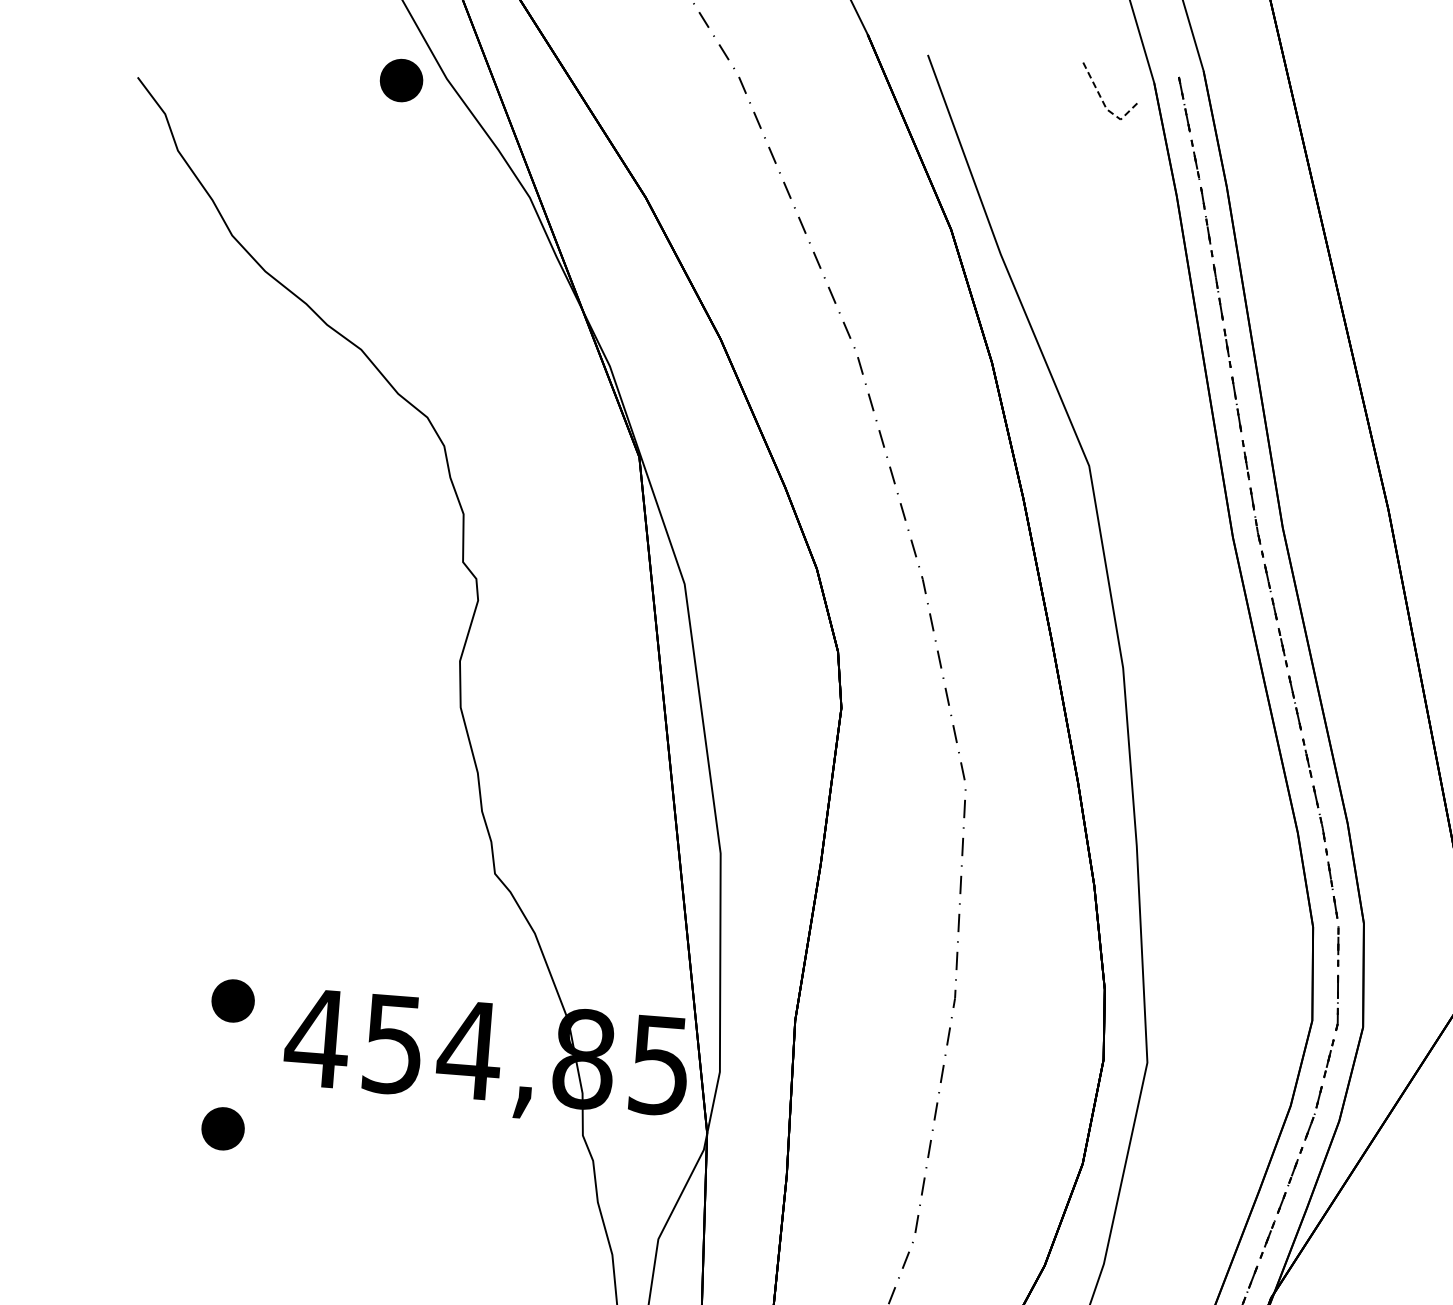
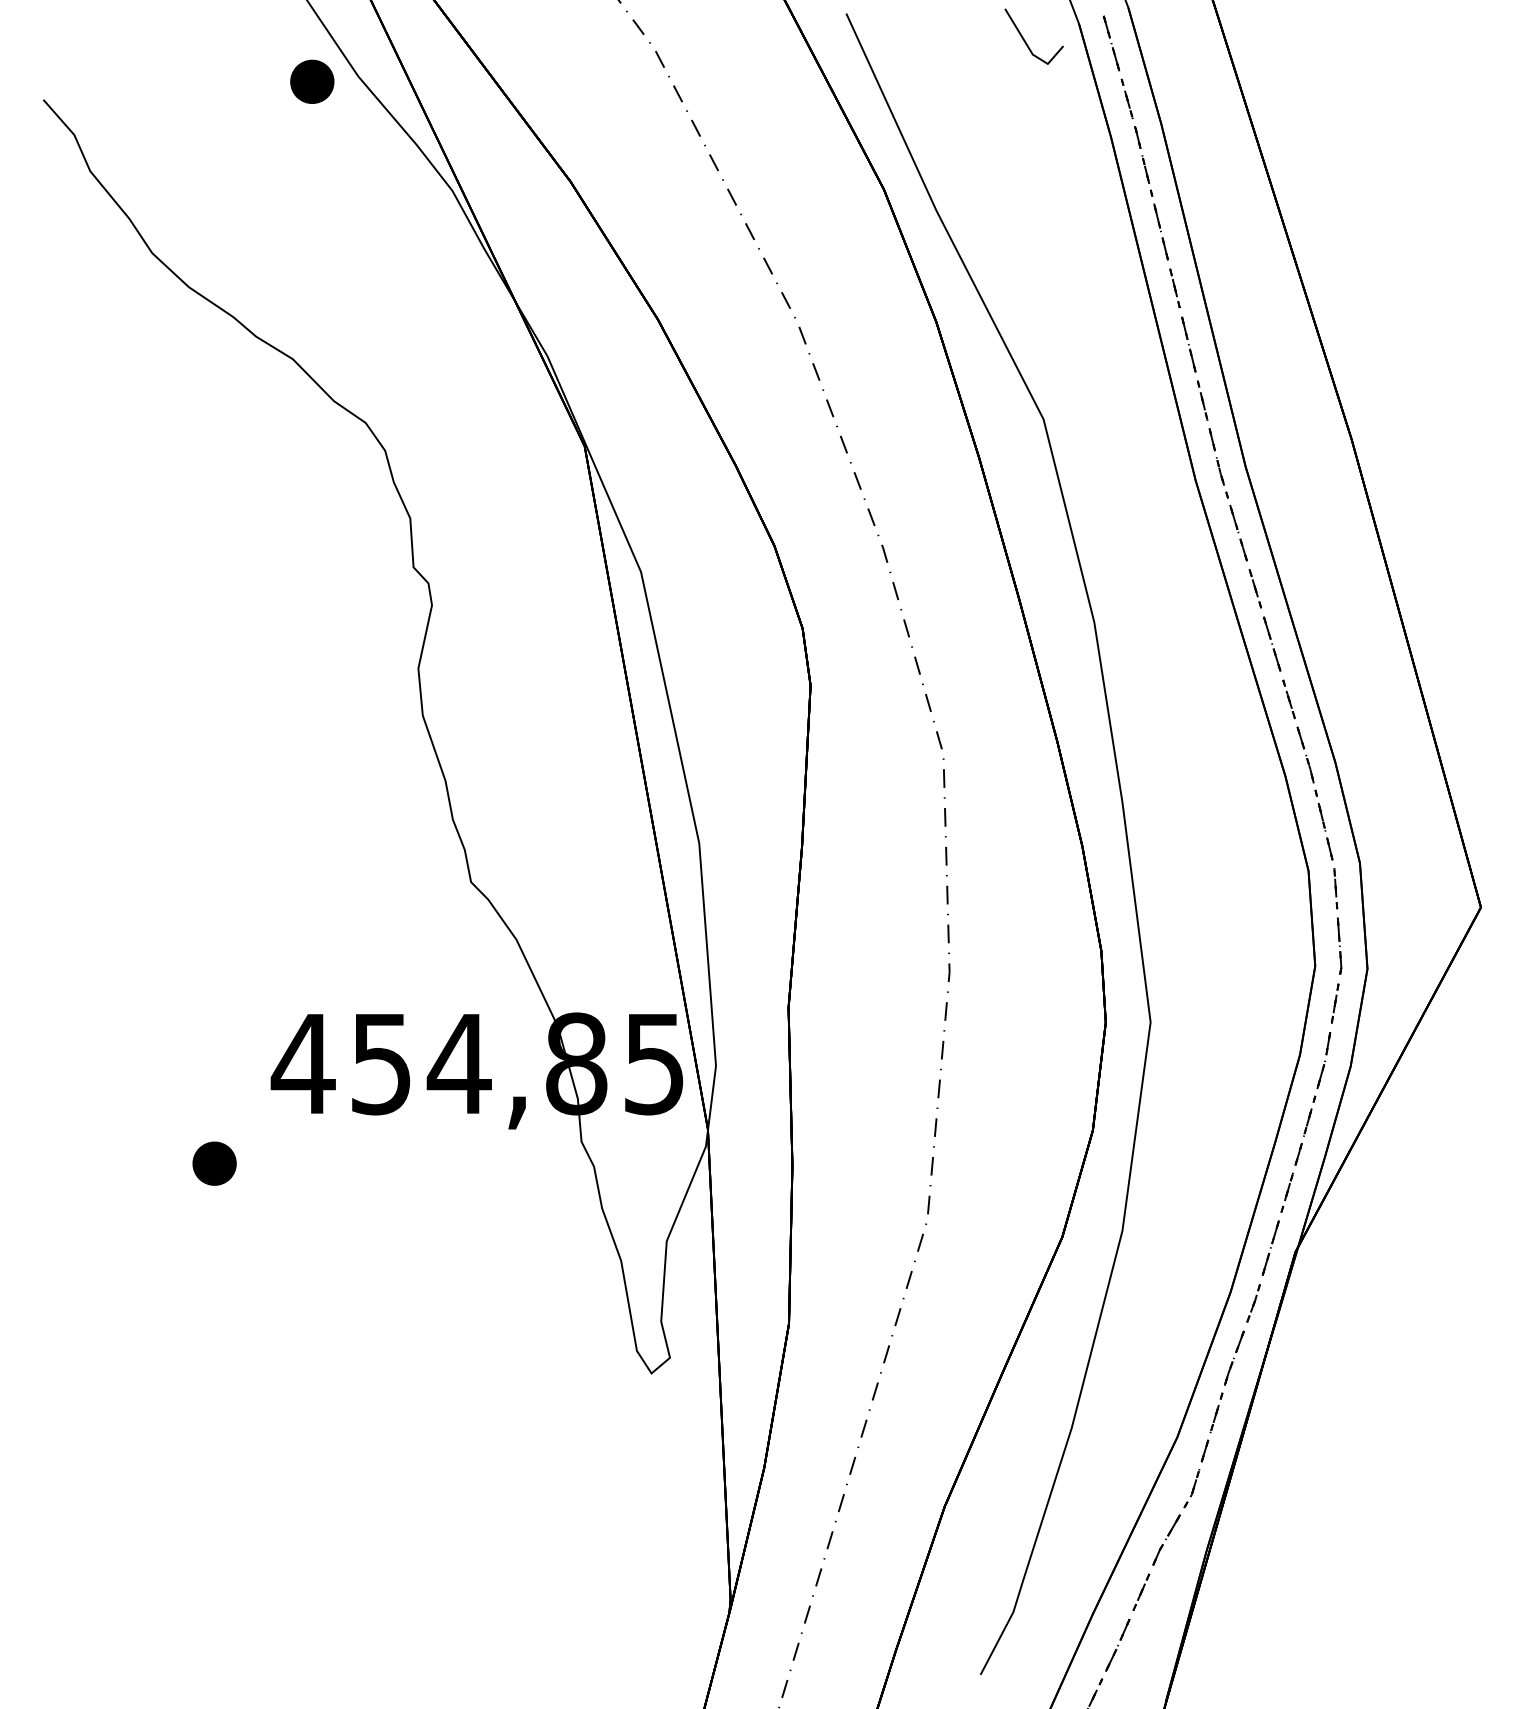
line: (1104, 105) -> (1030, 50), dashed -> solid
part: (233, 1000) -> (214, 1032), removed

